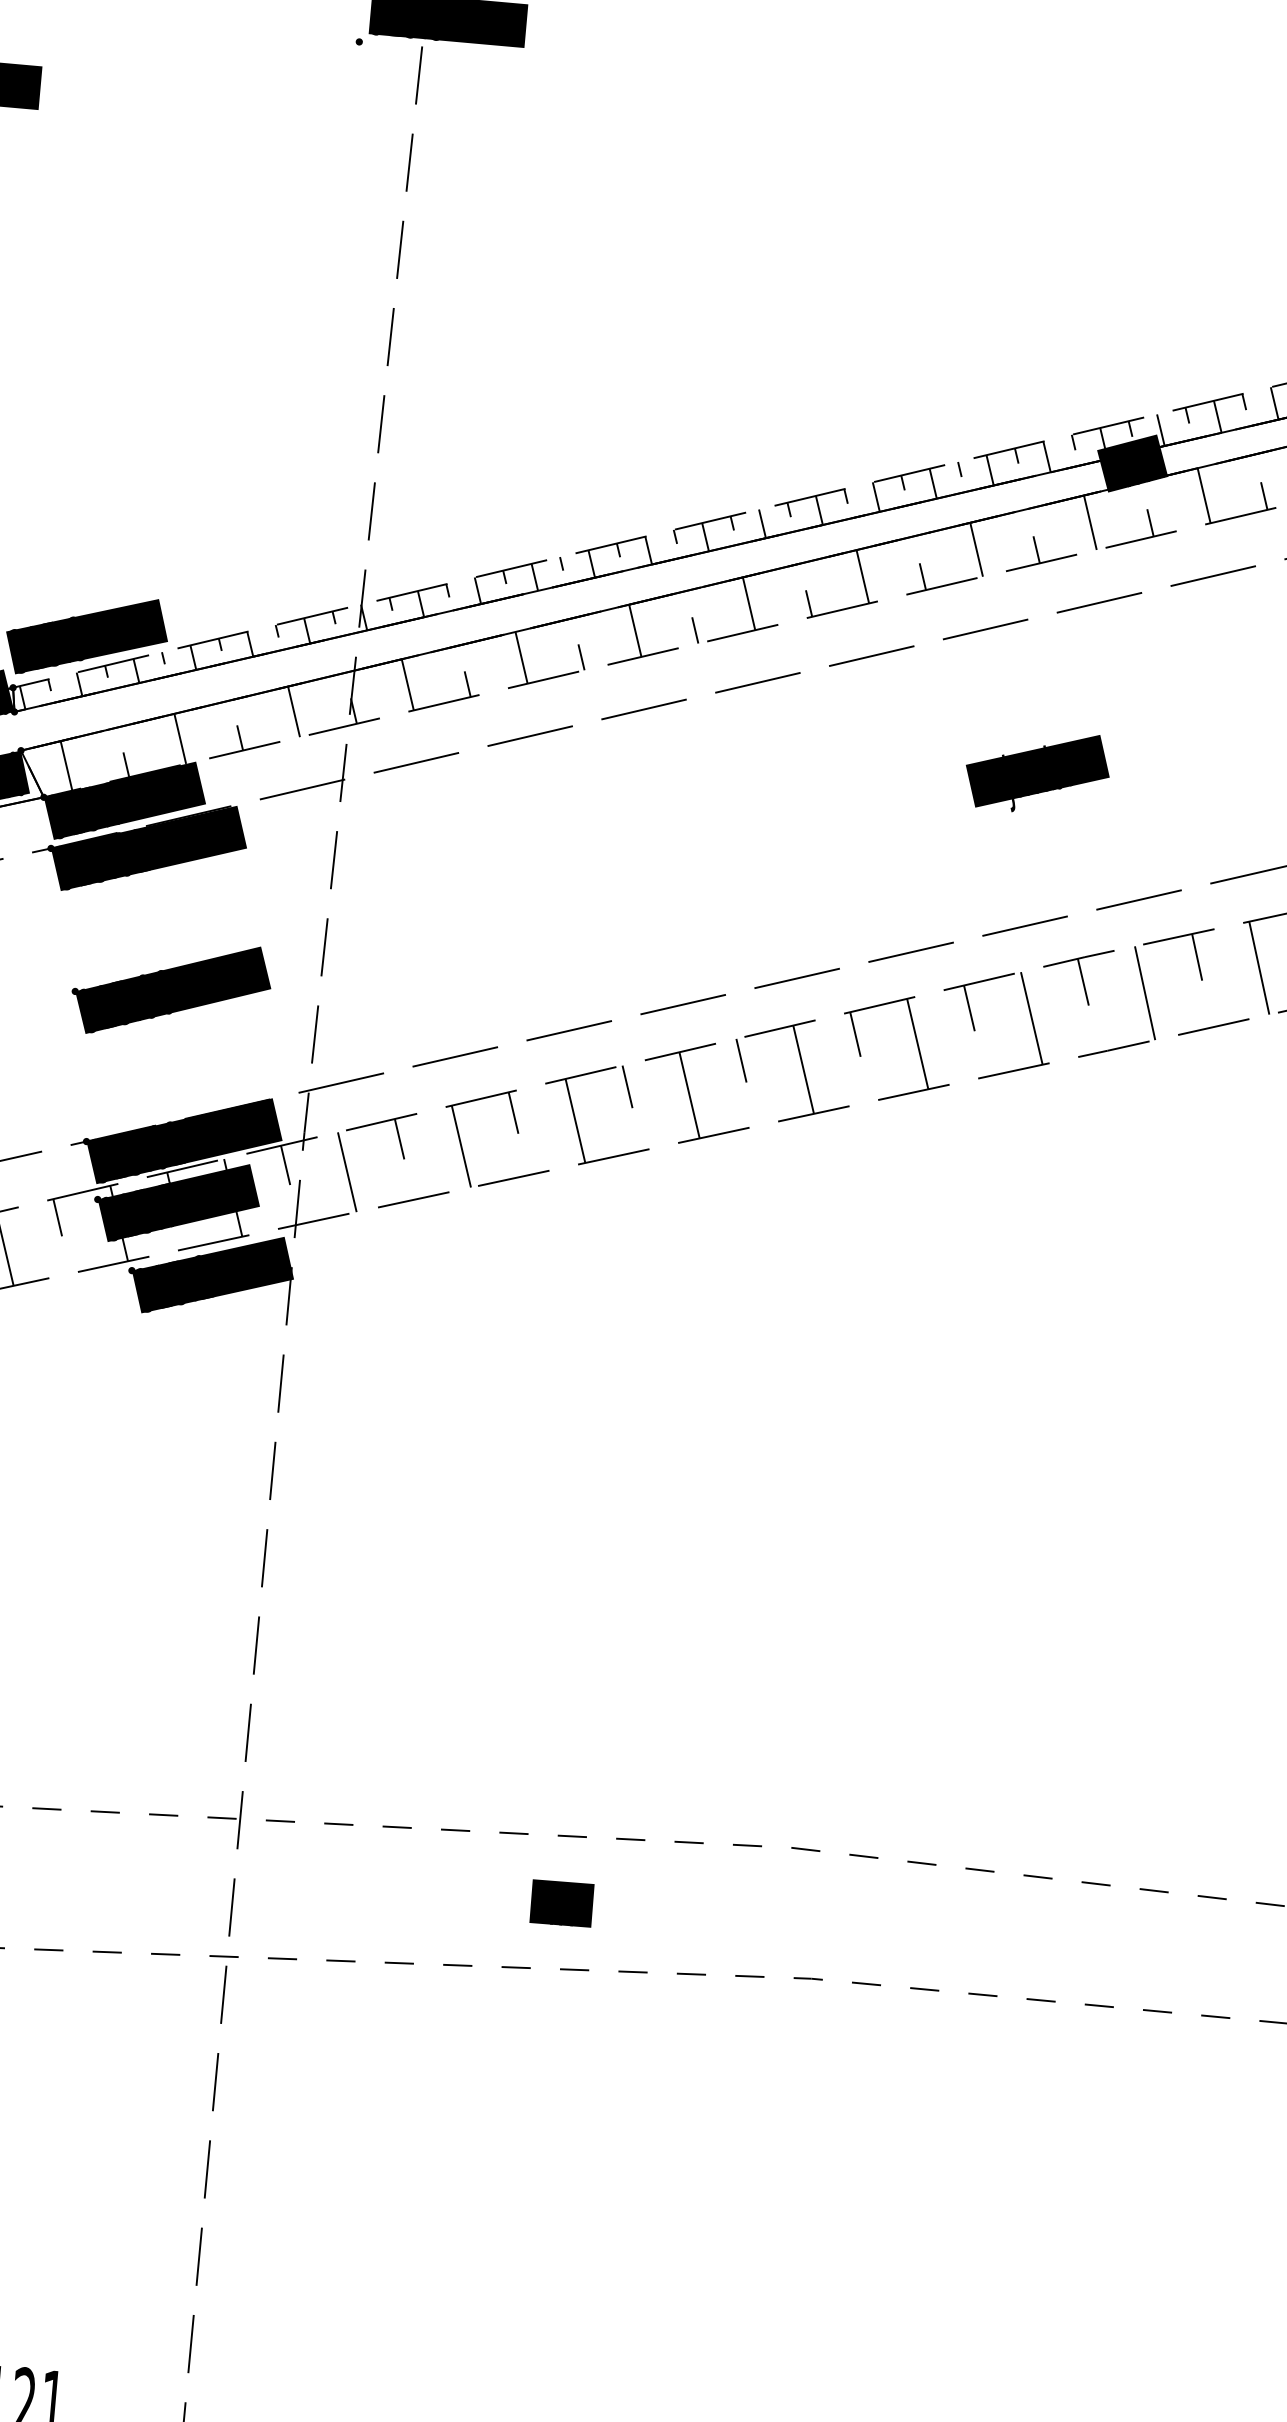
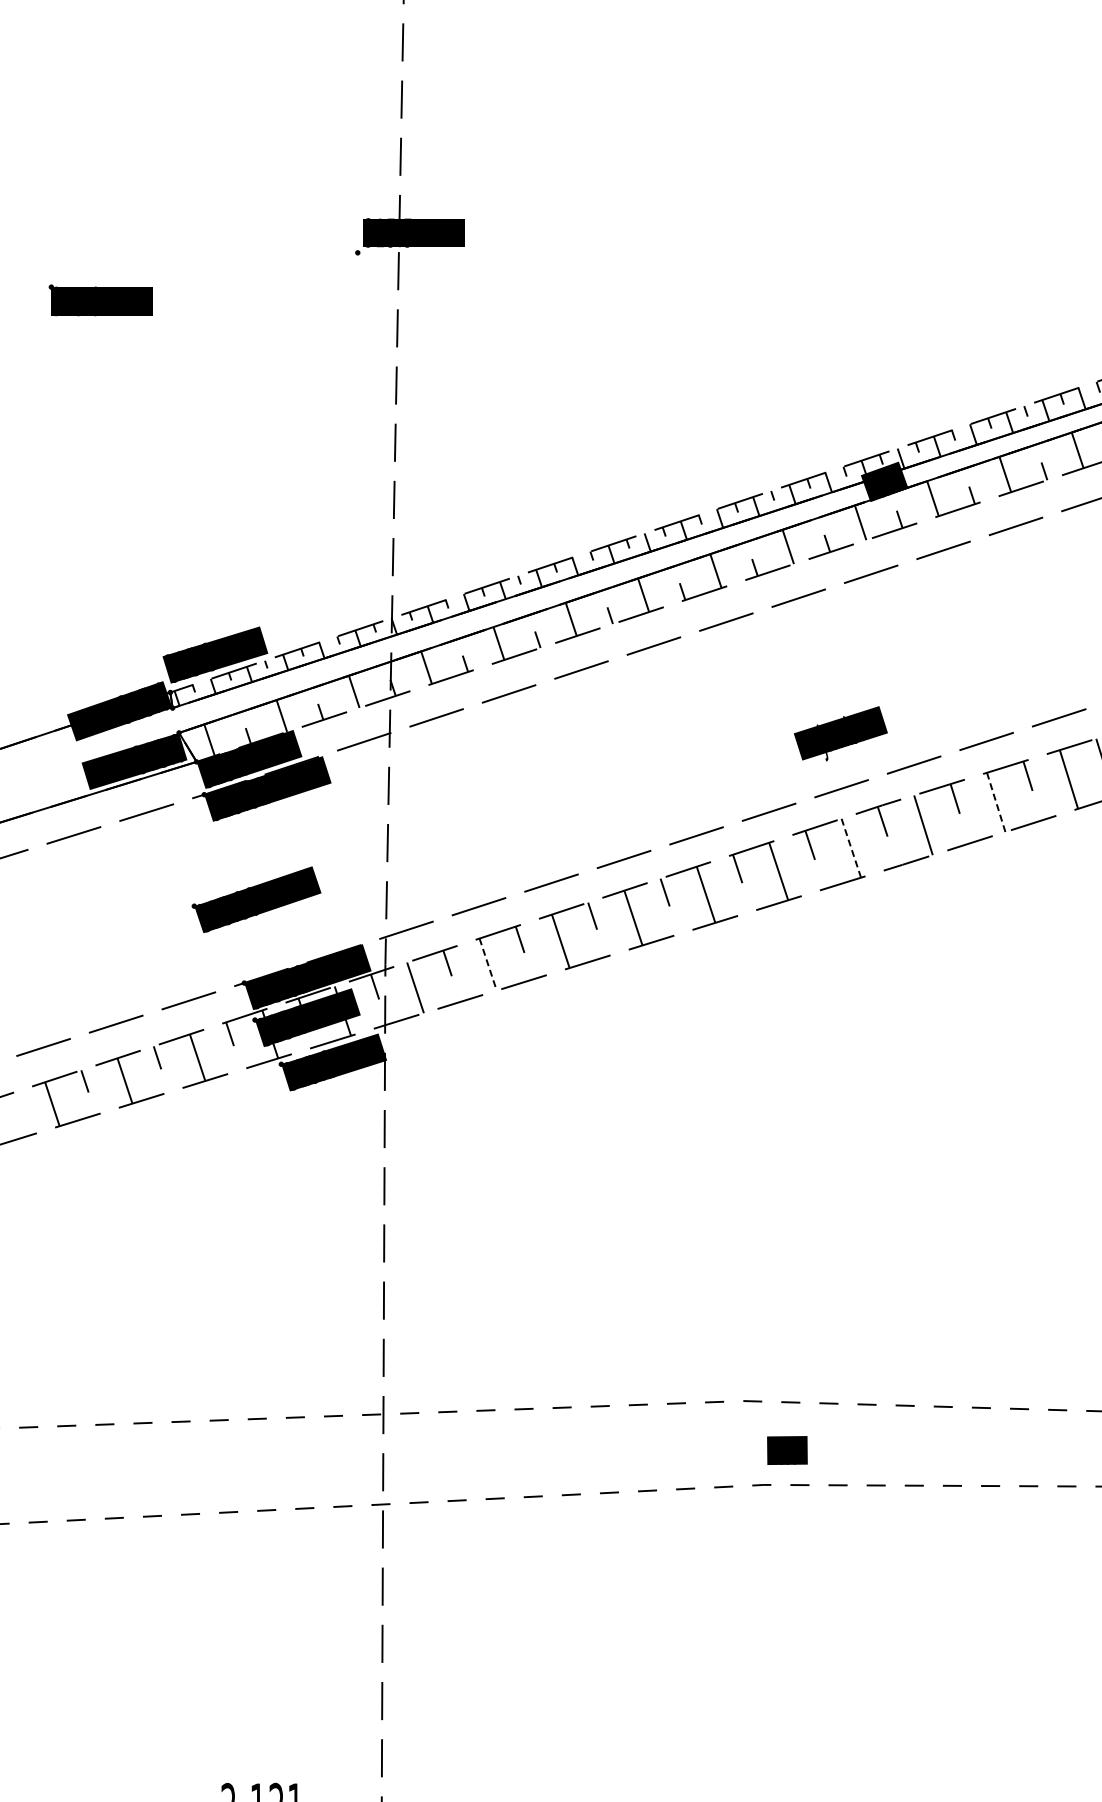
text: (1037, 771) -> (840, 733), moved
line: (1259, 968) -> (996, 802), solid -> dashed
part: (171, 989) -> (256, 899), moved
line: (1032, 1018) -> (851, 848), solid -> dashed
line: (461, 1148) -> (488, 965), solid -> dashed
text: (562, 1903) -> (787, 1450), moved

